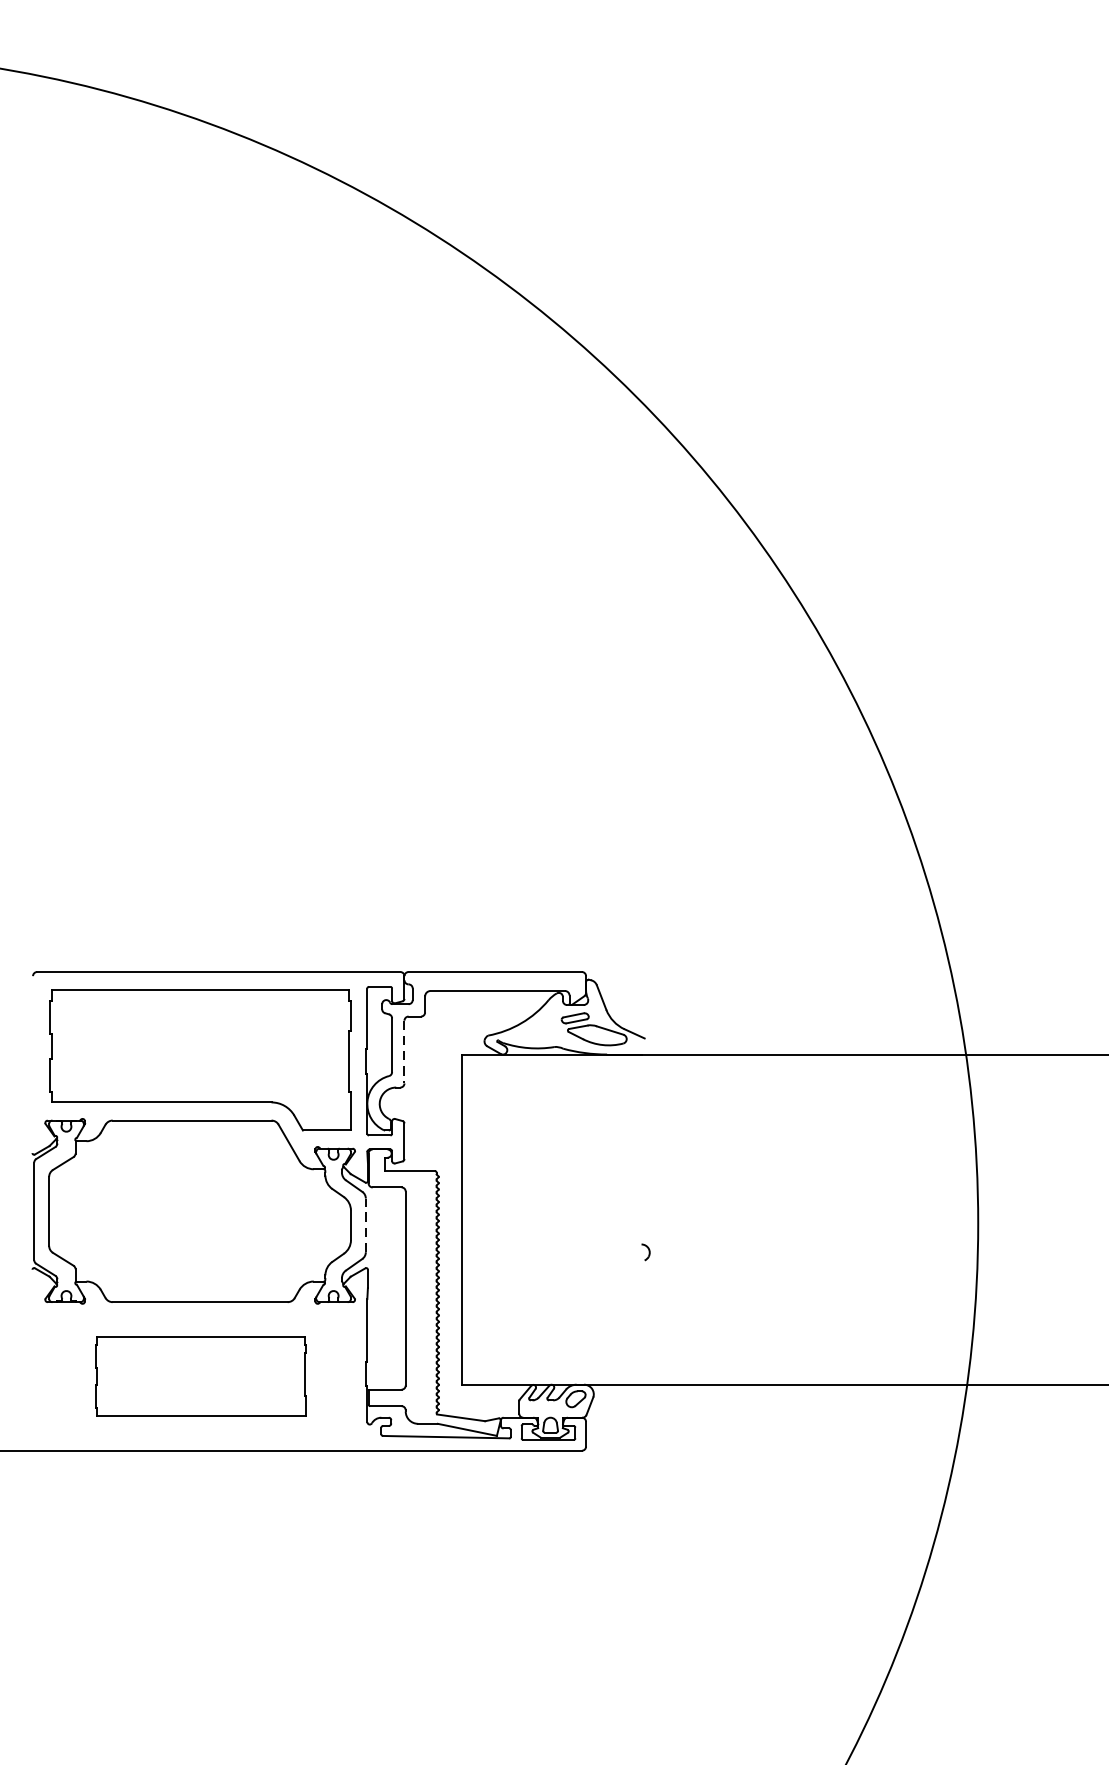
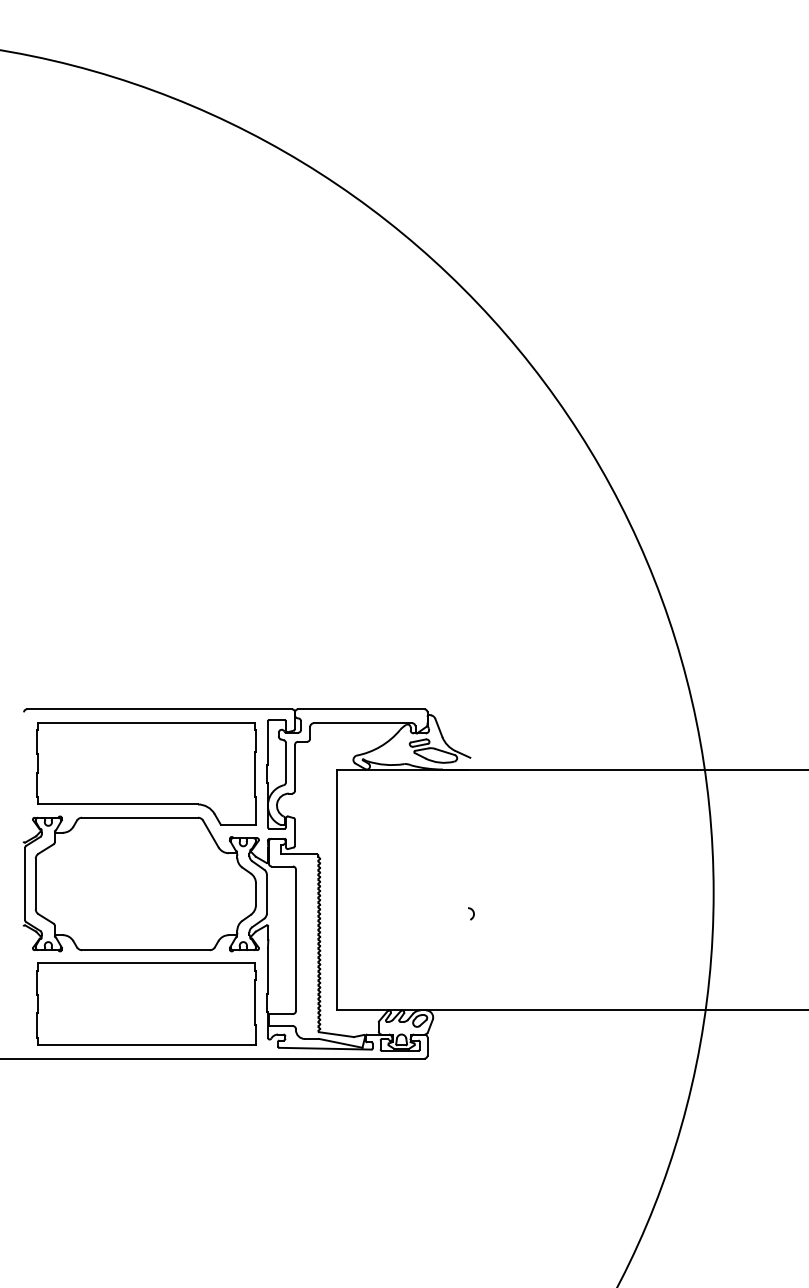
line: (405, 1051) -> (295, 767), dashed -> solid
line: (365, 1225) -> (266, 894), dashed -> solid
part: (200, 1375) -> (146, 1003), size x1.43

